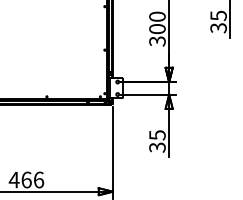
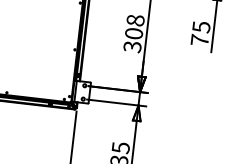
text: (157, 16) -> (135, 20), 300 -> 308
text: (218, 28) -> (199, 40), 35 -> 75

